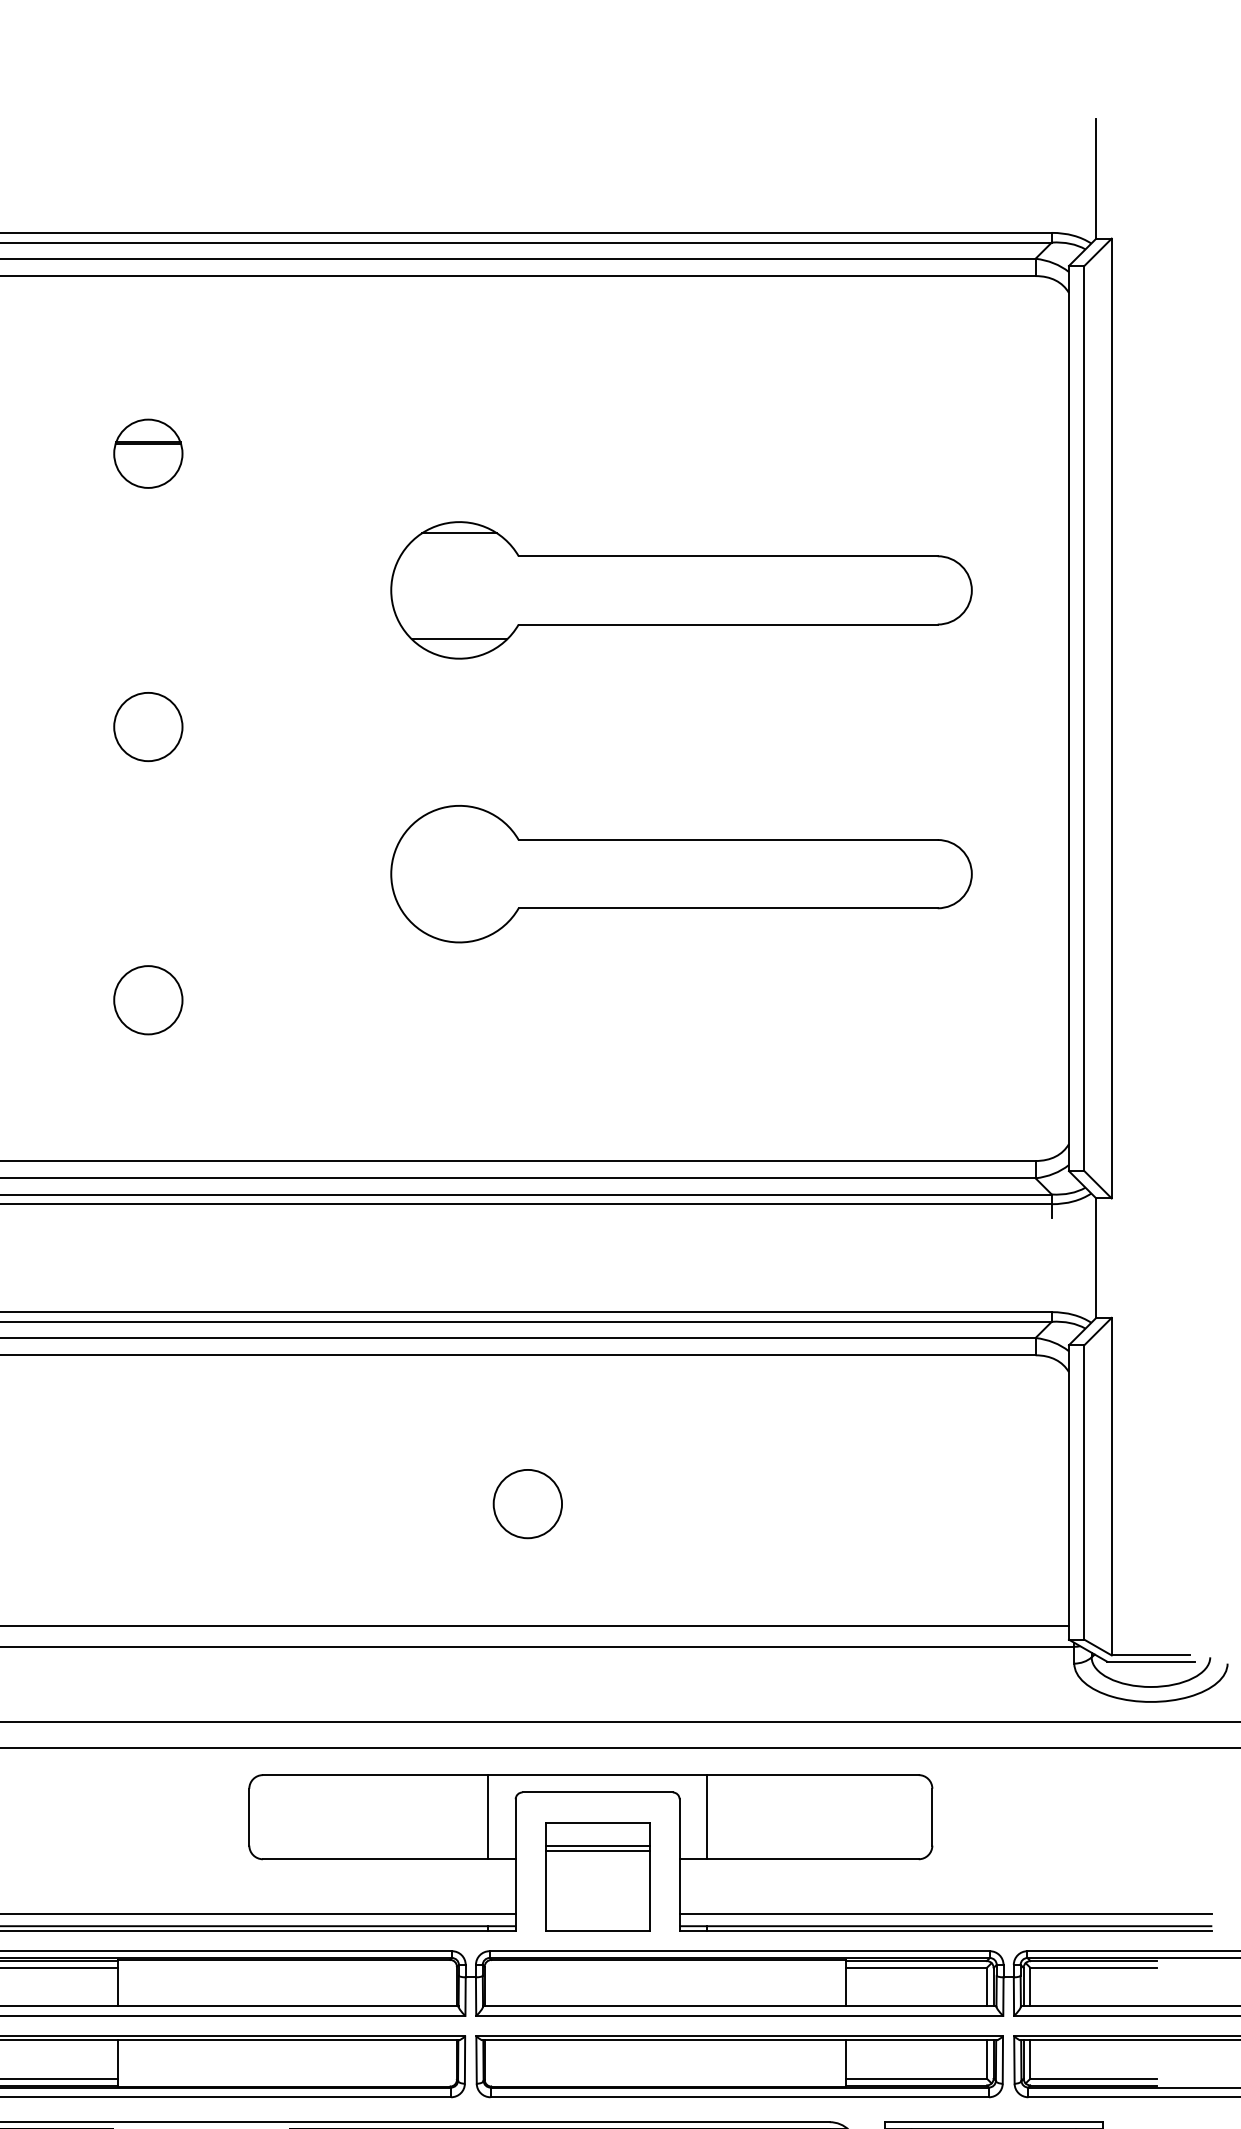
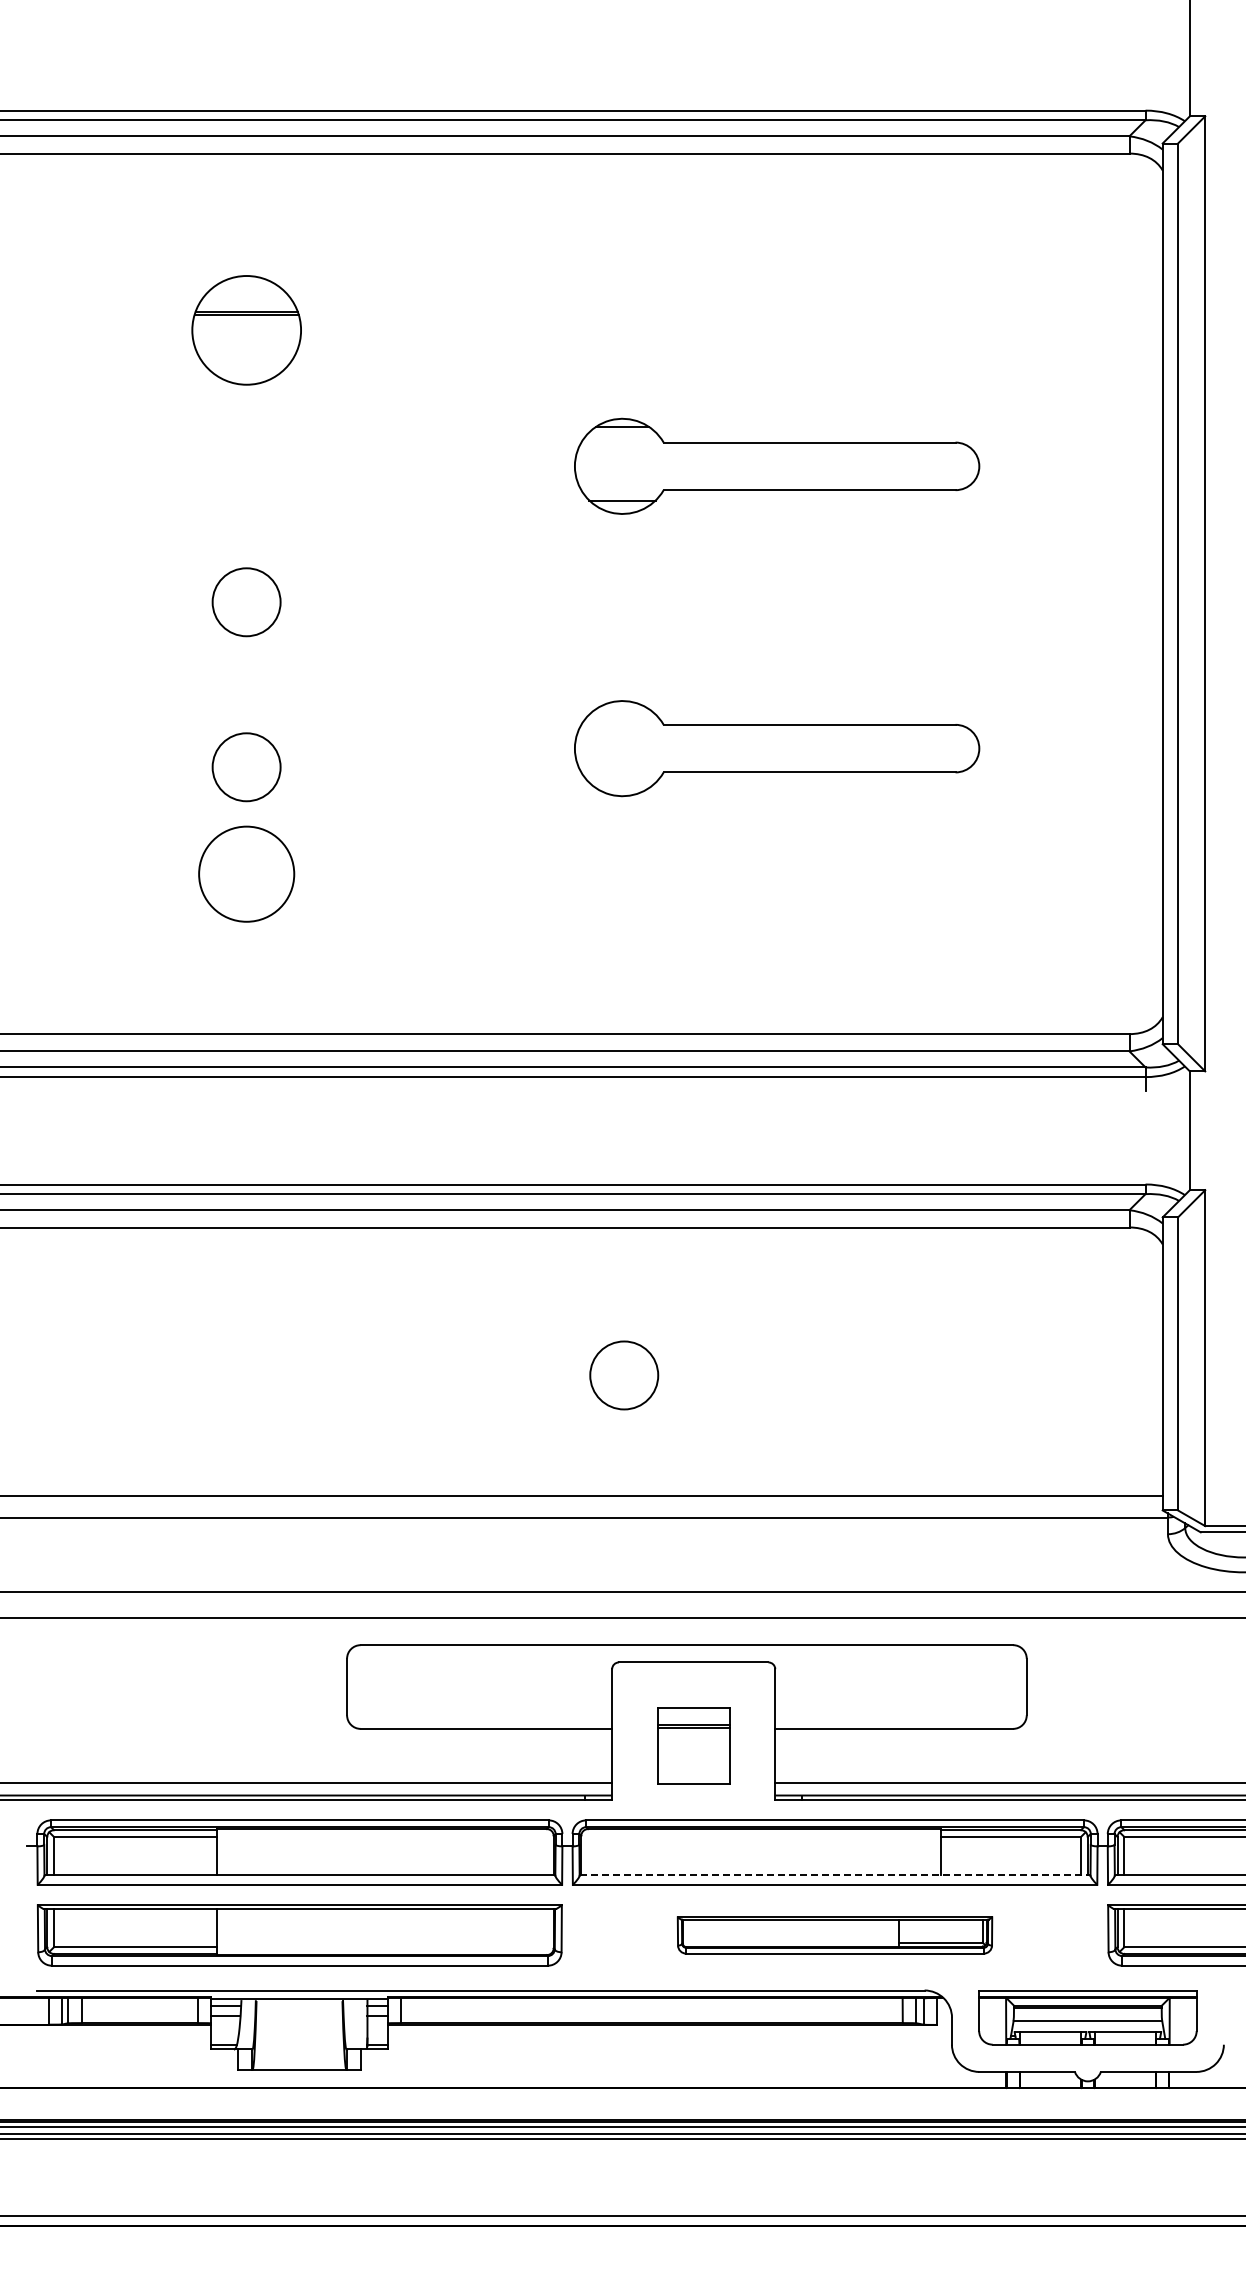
part: (148, 453) -> (246, 330), size x1.6
part: (680, 590) -> (776, 466), size x0.7
part: (680, 873) -> (776, 748), size x0.7
circle: (148, 893) -> (246, 767), added
circle: (148, 999) -> (246, 873), size x1.4
line: (487, 1816) -> (584, 1686), removed
line: (707, 1816) -> (802, 1686), removed
part: (597, 1875) -> (693, 1745), size x0.7
line: (740, 2006) -> (835, 1875), solid -> dashed
part: (739, 2066) -> (834, 1935), size x0.6

